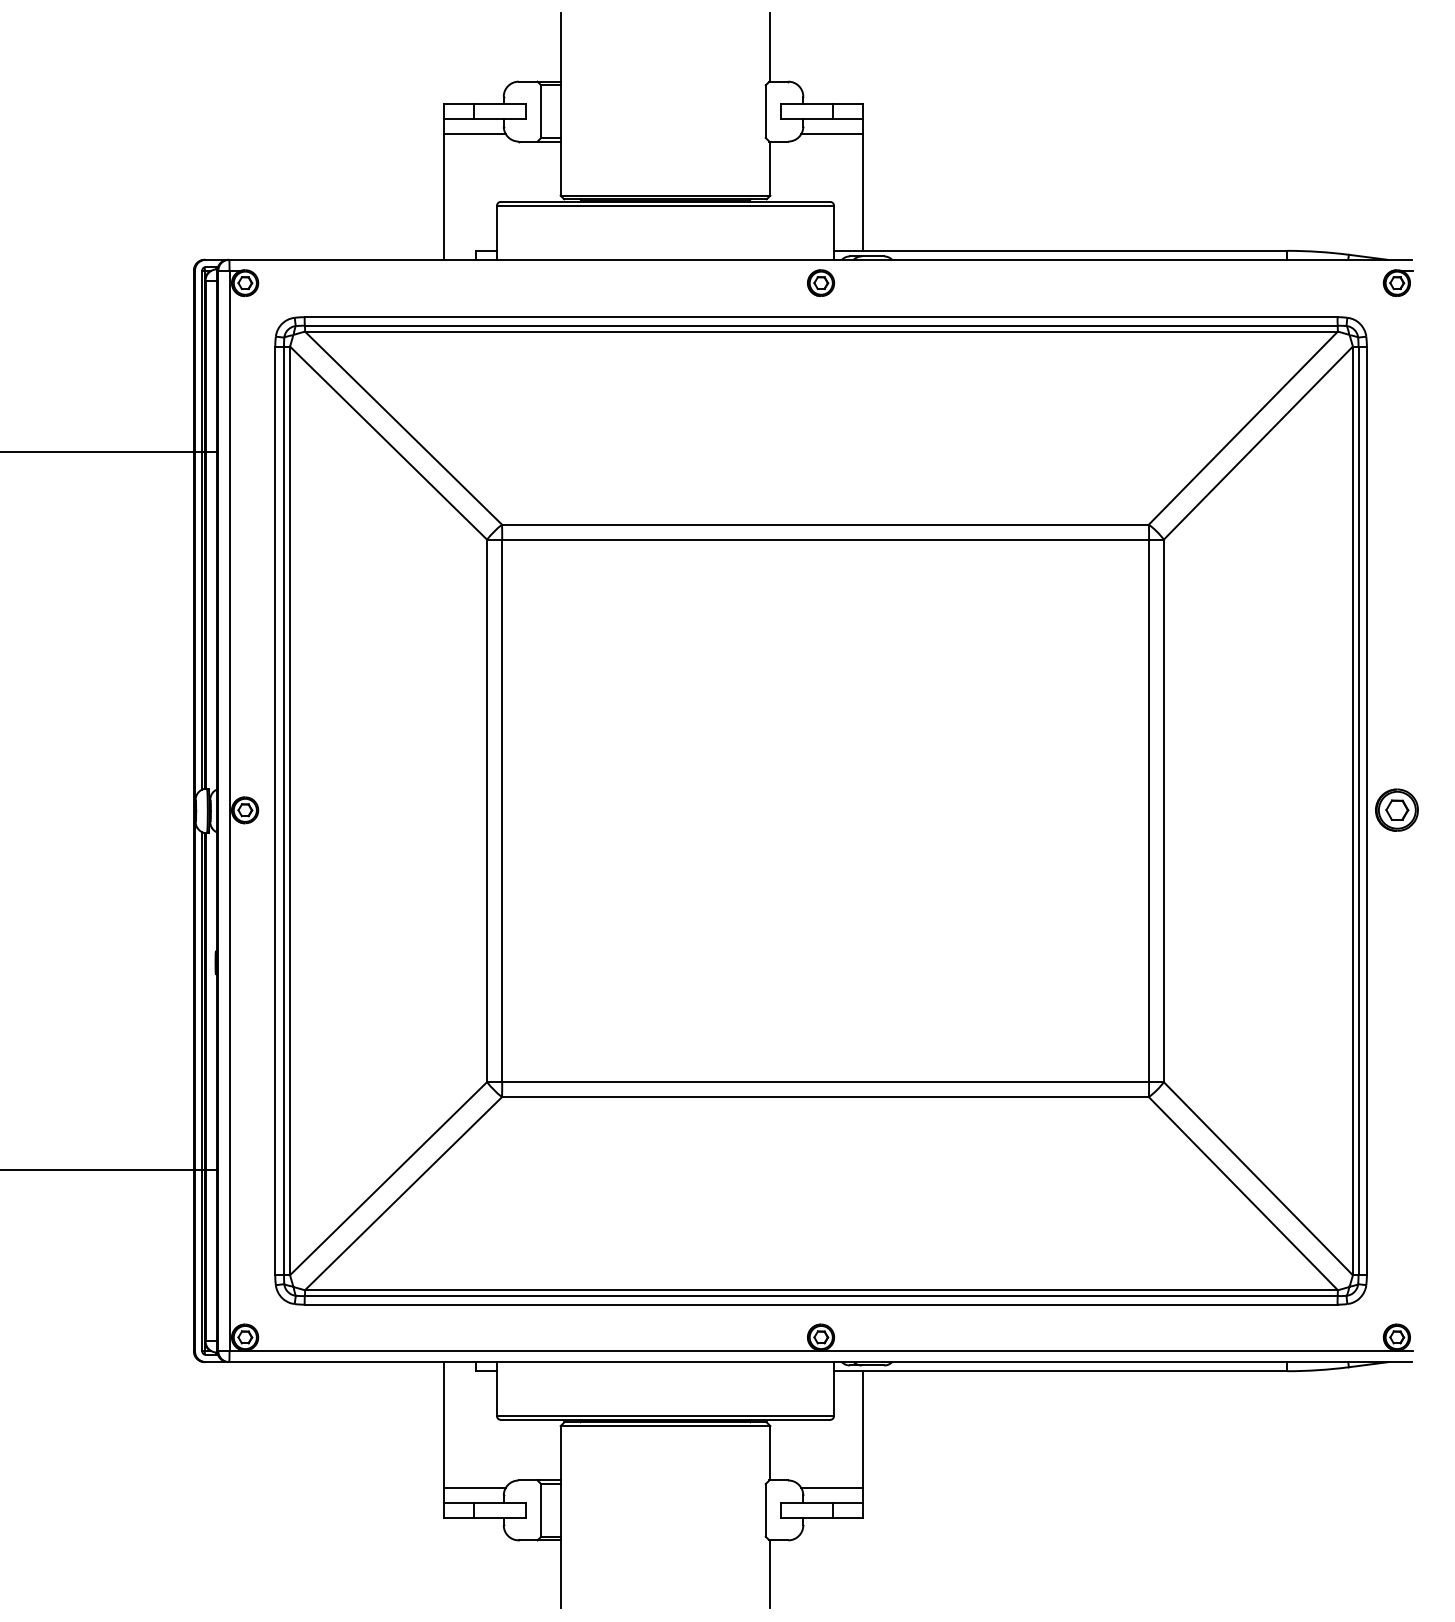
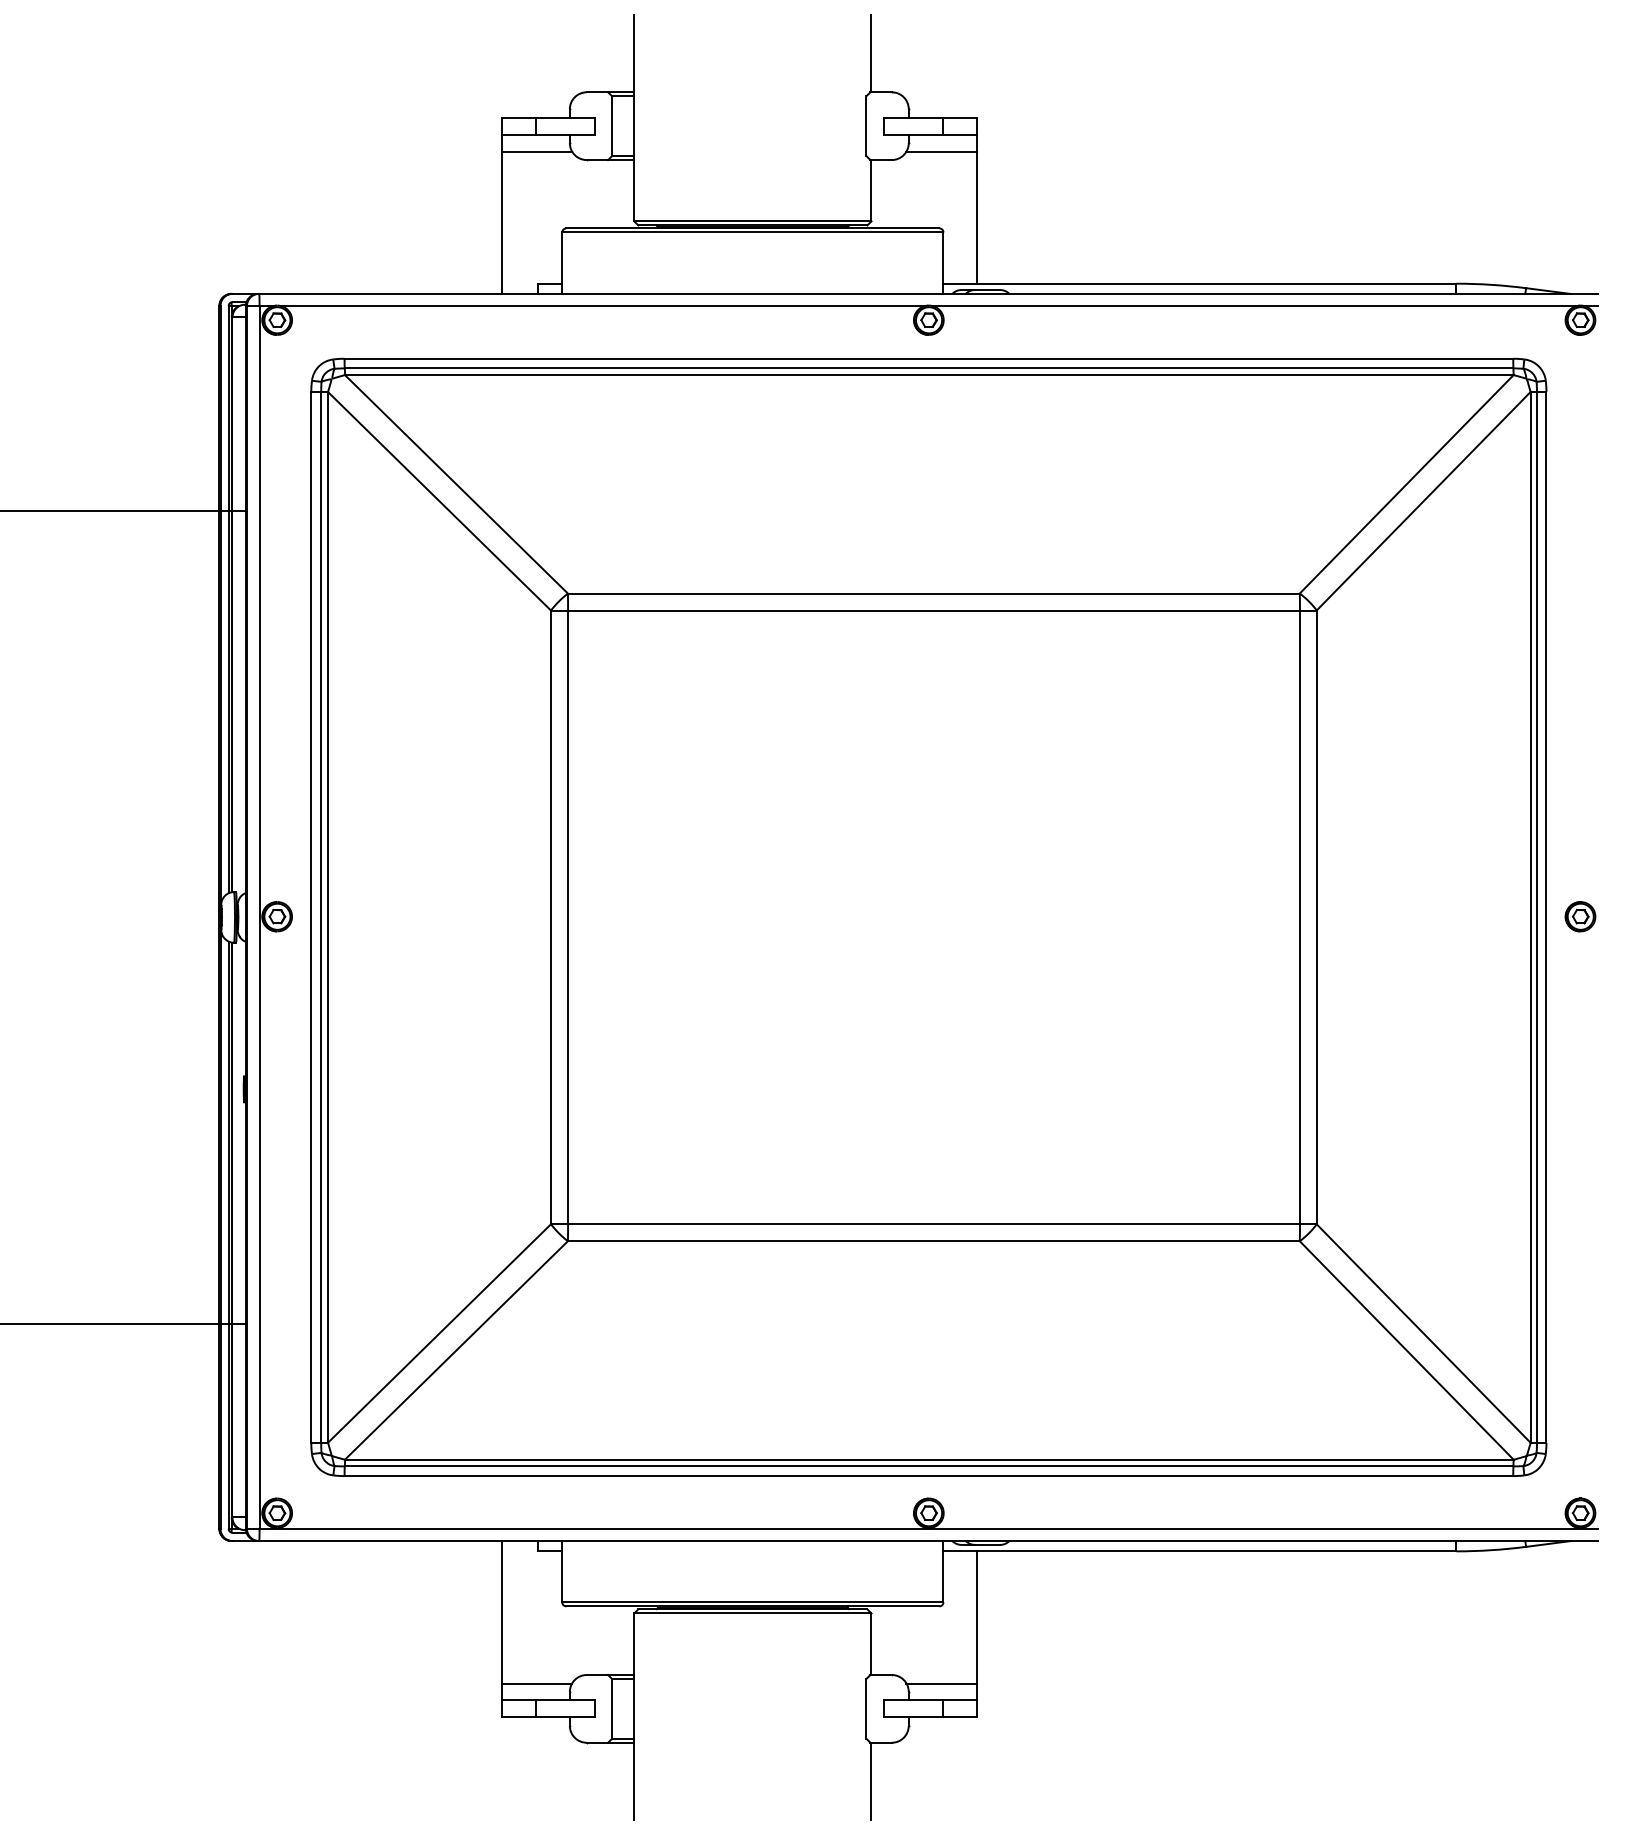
line: (532, 270) -> (602, 306), added
line: (1108, 270) -> (1254, 306), added
part: (1396, 810) -> (1580, 916), size x0.62

